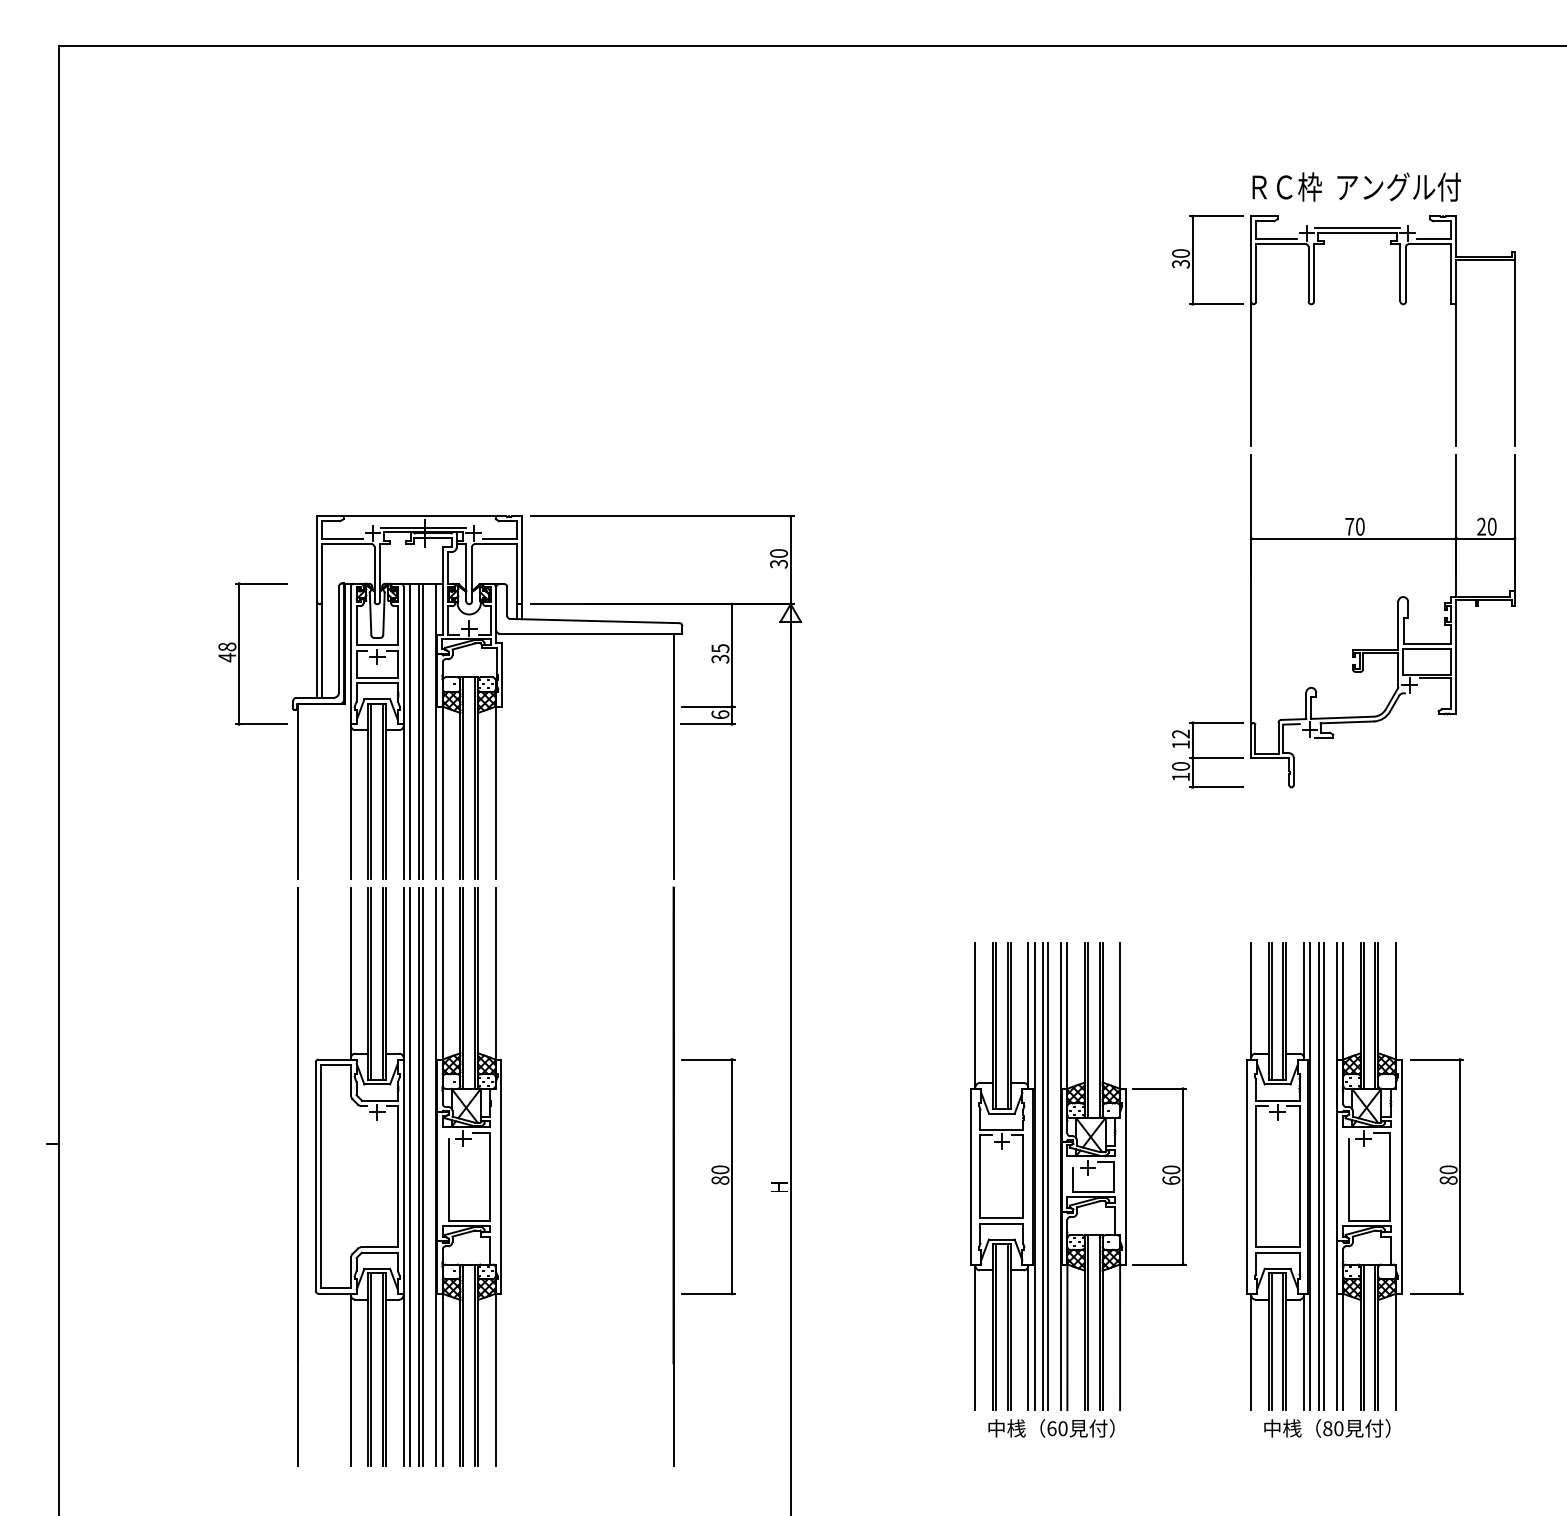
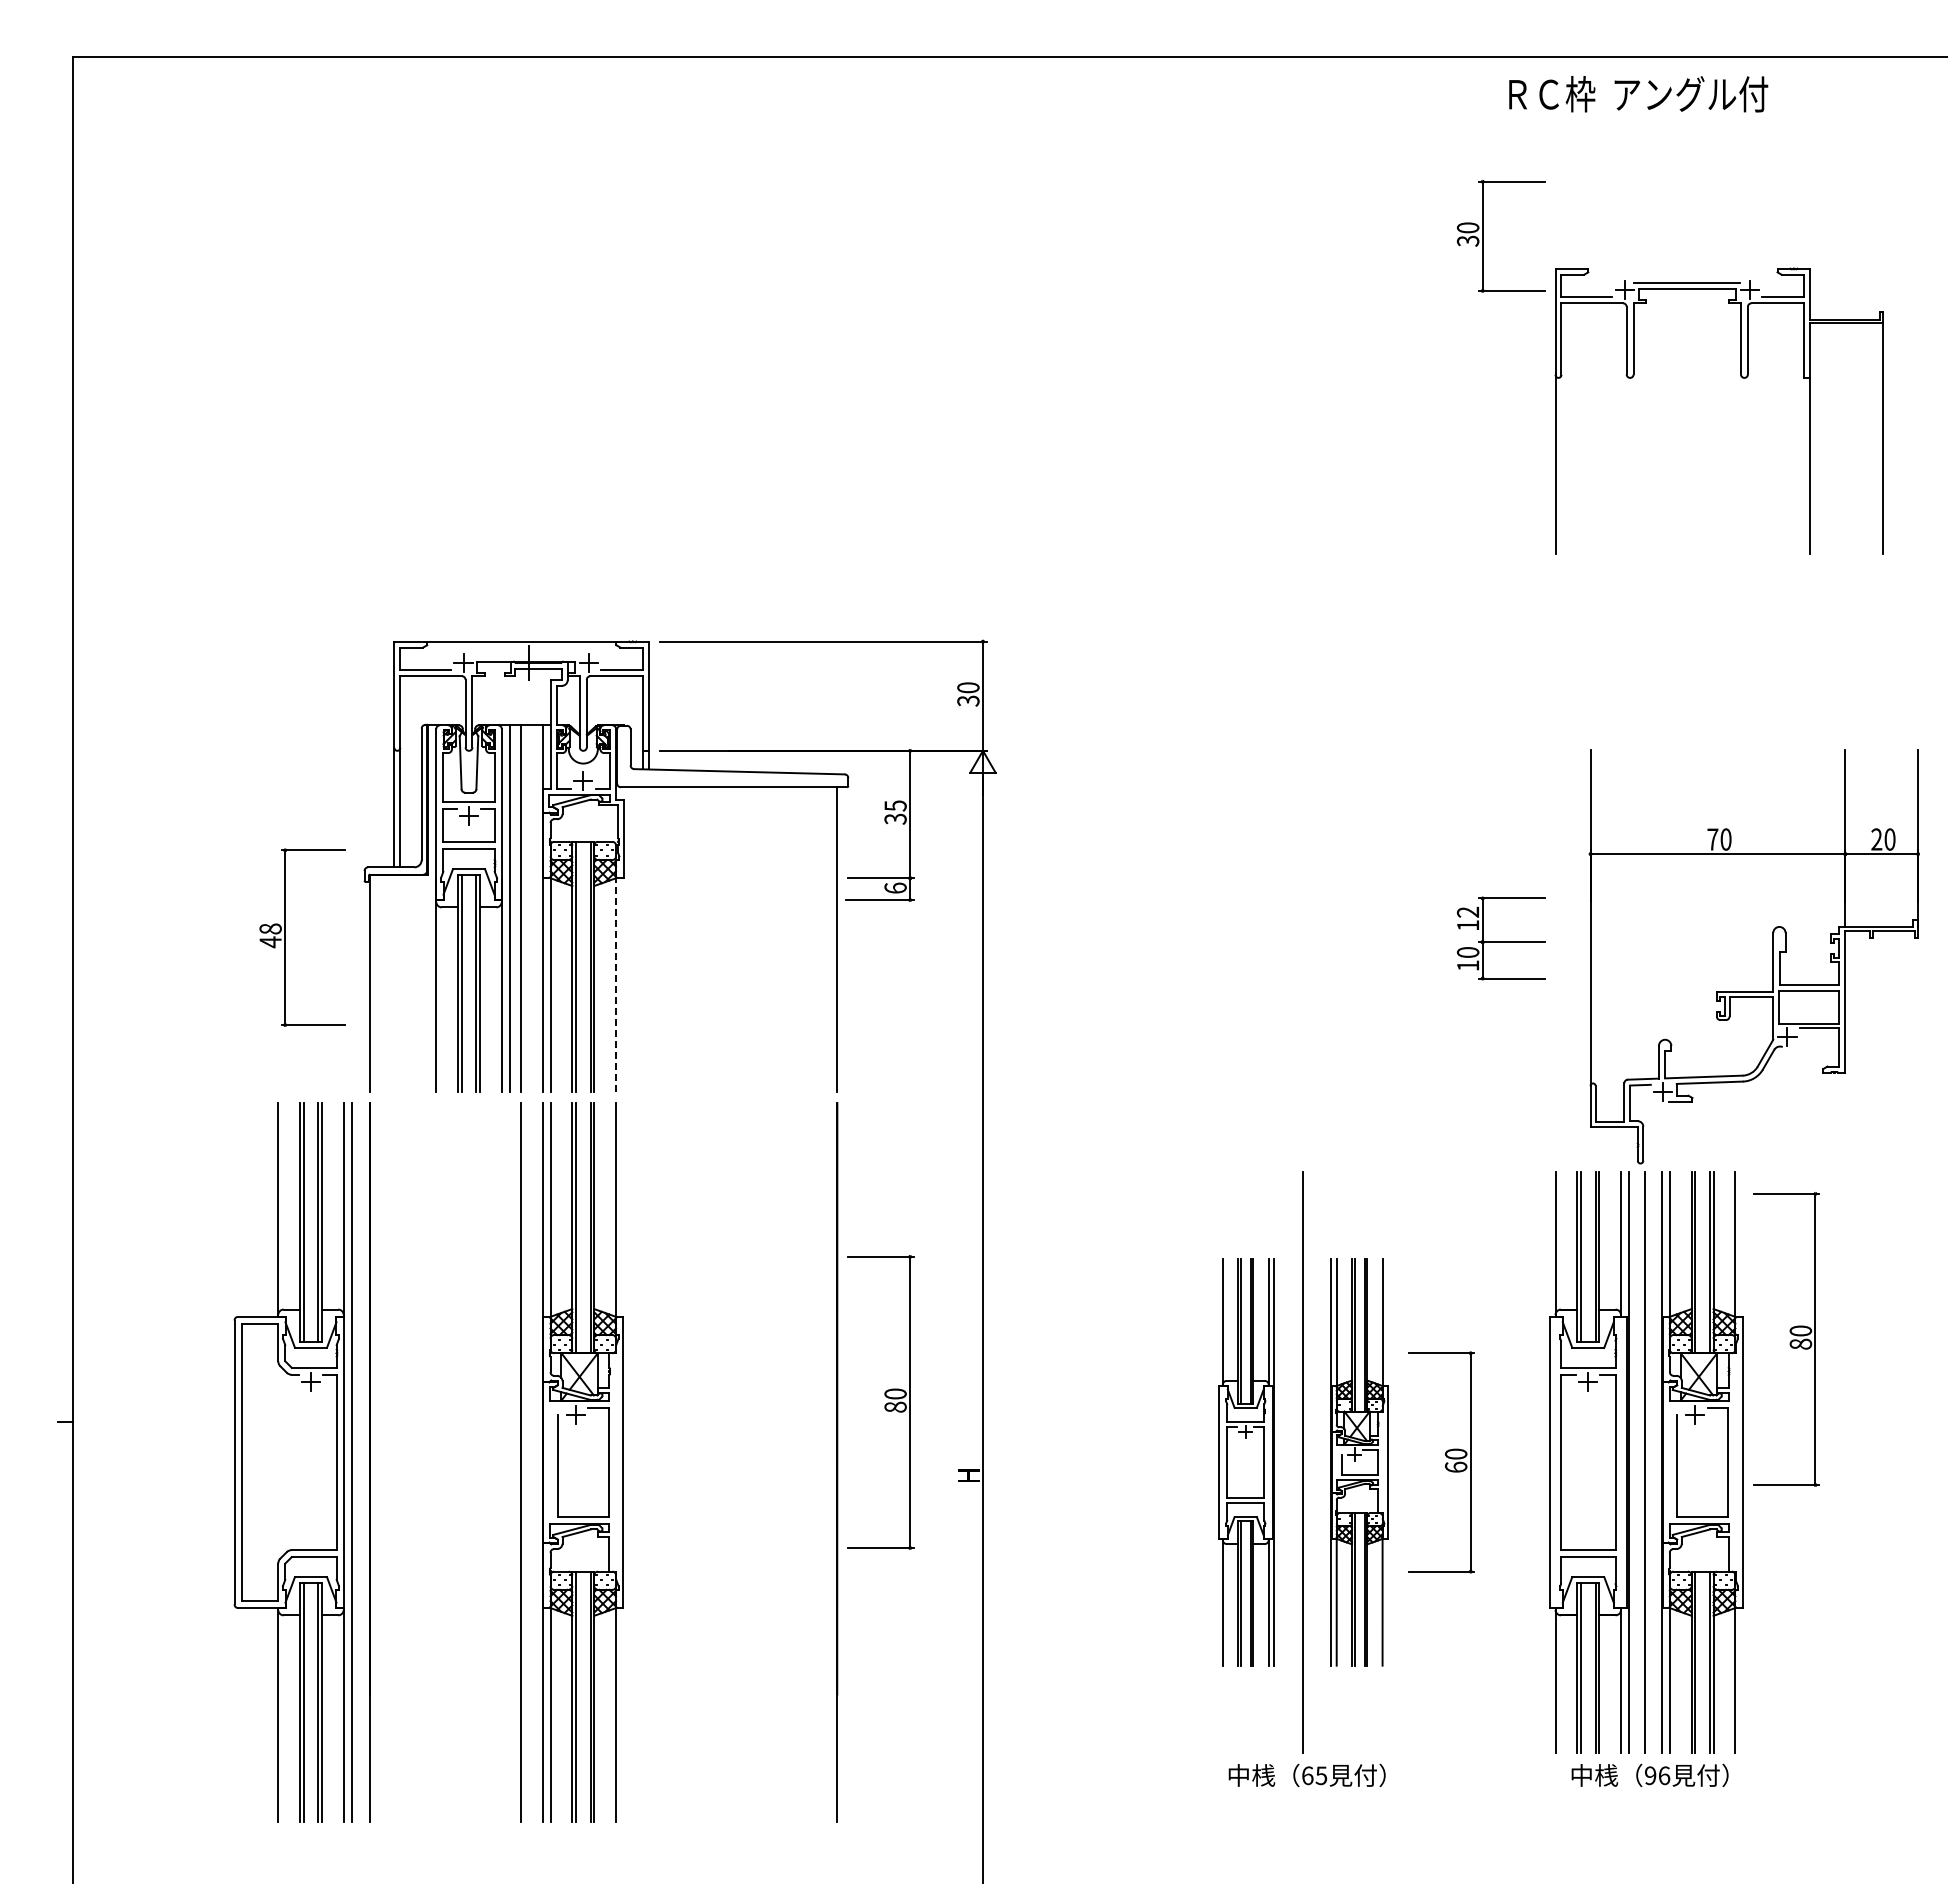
text: (1356, 187) -> (1638, 94), moved
part: (1193, 259) -> (1483, 235), moved
line: (422, 527) -> (525, 655), removed
part: (1382, 620) -> (1753, 956), moved
part: (239, 653) -> (285, 937), moved
line: (423, 731) -> (526, 908), removed
line: (495, 792) -> (616, 984), solid -> dashed
part: (362, 1176) -> (292, 1462), moved
line: (423, 1176) -> (526, 1462), removed
part: (708, 1176) -> (880, 1402), moved
part: (1002, 1176) -> (1246, 1462), size x0.7
line: (1043, 1176) -> (1297, 1462), removed
part: (1093, 1176) -> (1359, 1462), size x0.7
line: (1319, 1176) -> (1640, 1462), removed
part: (1437, 1176) -> (1786, 1339), moved
text: (1063, 1428) -> (1321, 1775), 60 -> 65
text: (1333, 1428) -> (1657, 1775), 80 -> 96

